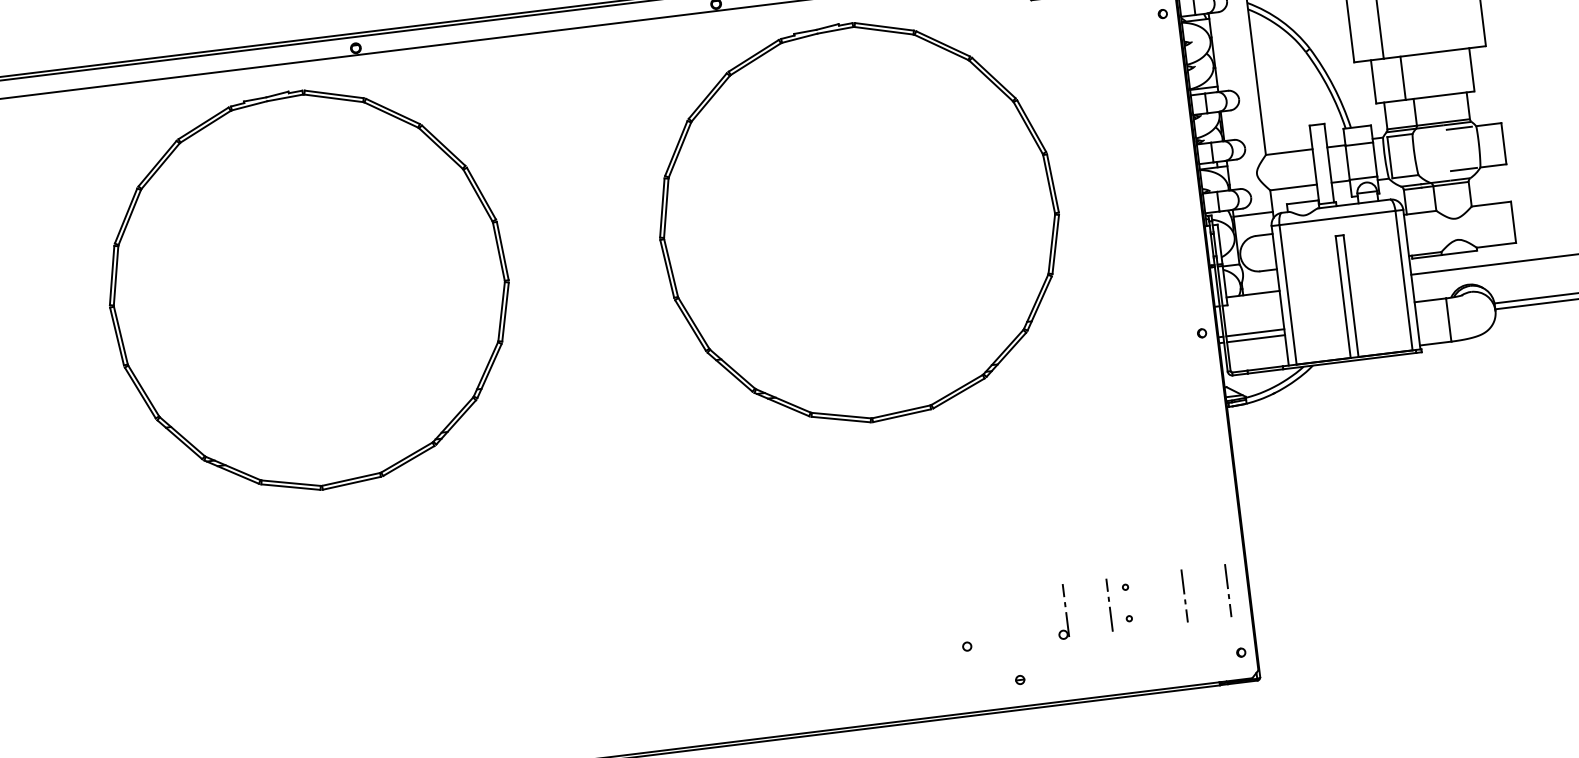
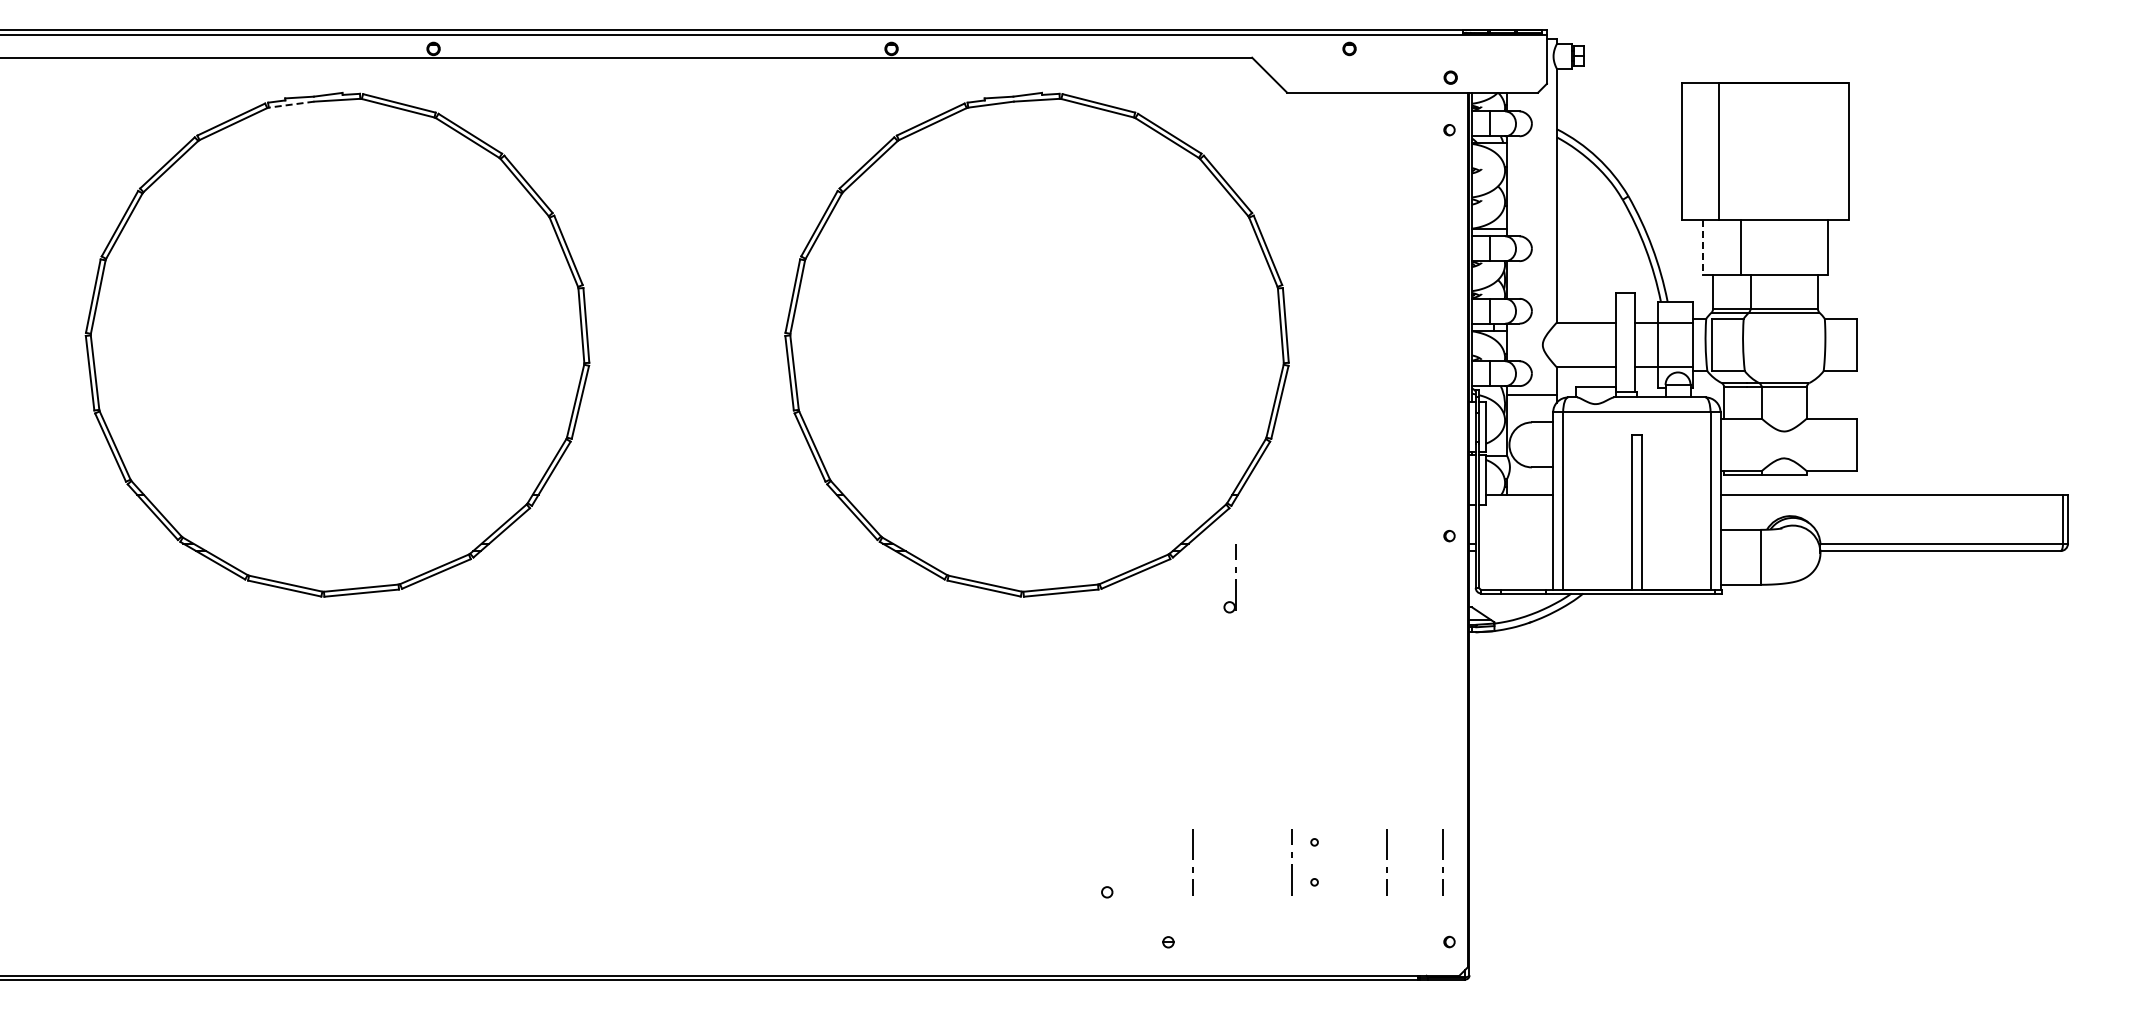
line: (1374, 82) -> (1703, 248), solid -> dashed
line: (249, 105) -> (291, 104), solid -> dashed
line: (1459, 128) -> (1803, 318), removed
line: (1463, 169) -> (1802, 371), removed
line: (1255, 332) -> (1516, 543), removed
line: (1256, 339) -> (1516, 551), removed
line: (1031, 612) -> (1192, 859), added
part: (1065, 612) -> (1235, 579), moved

